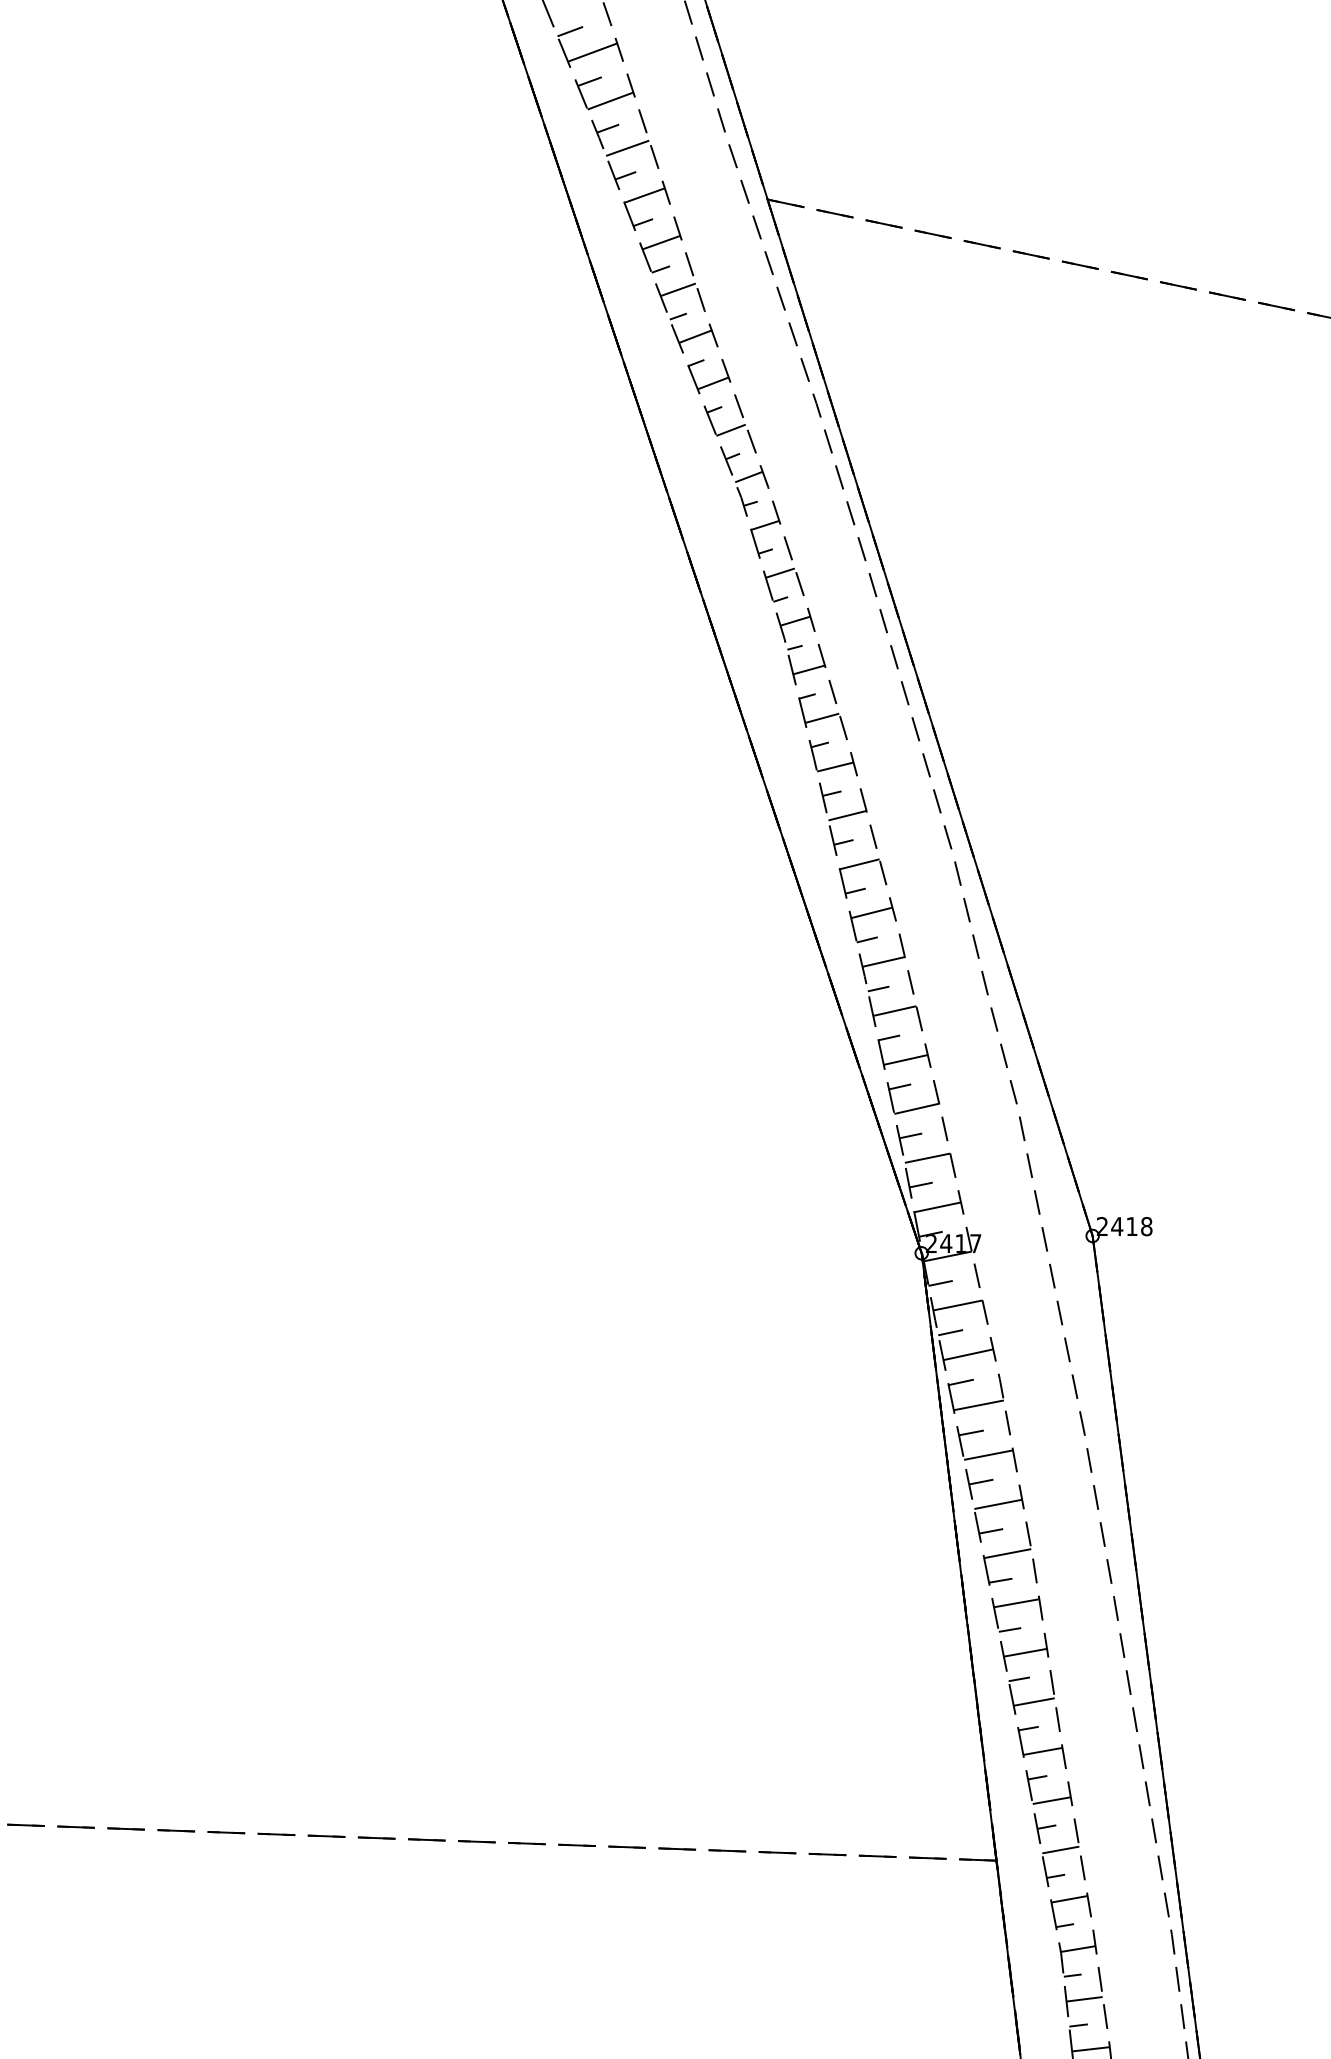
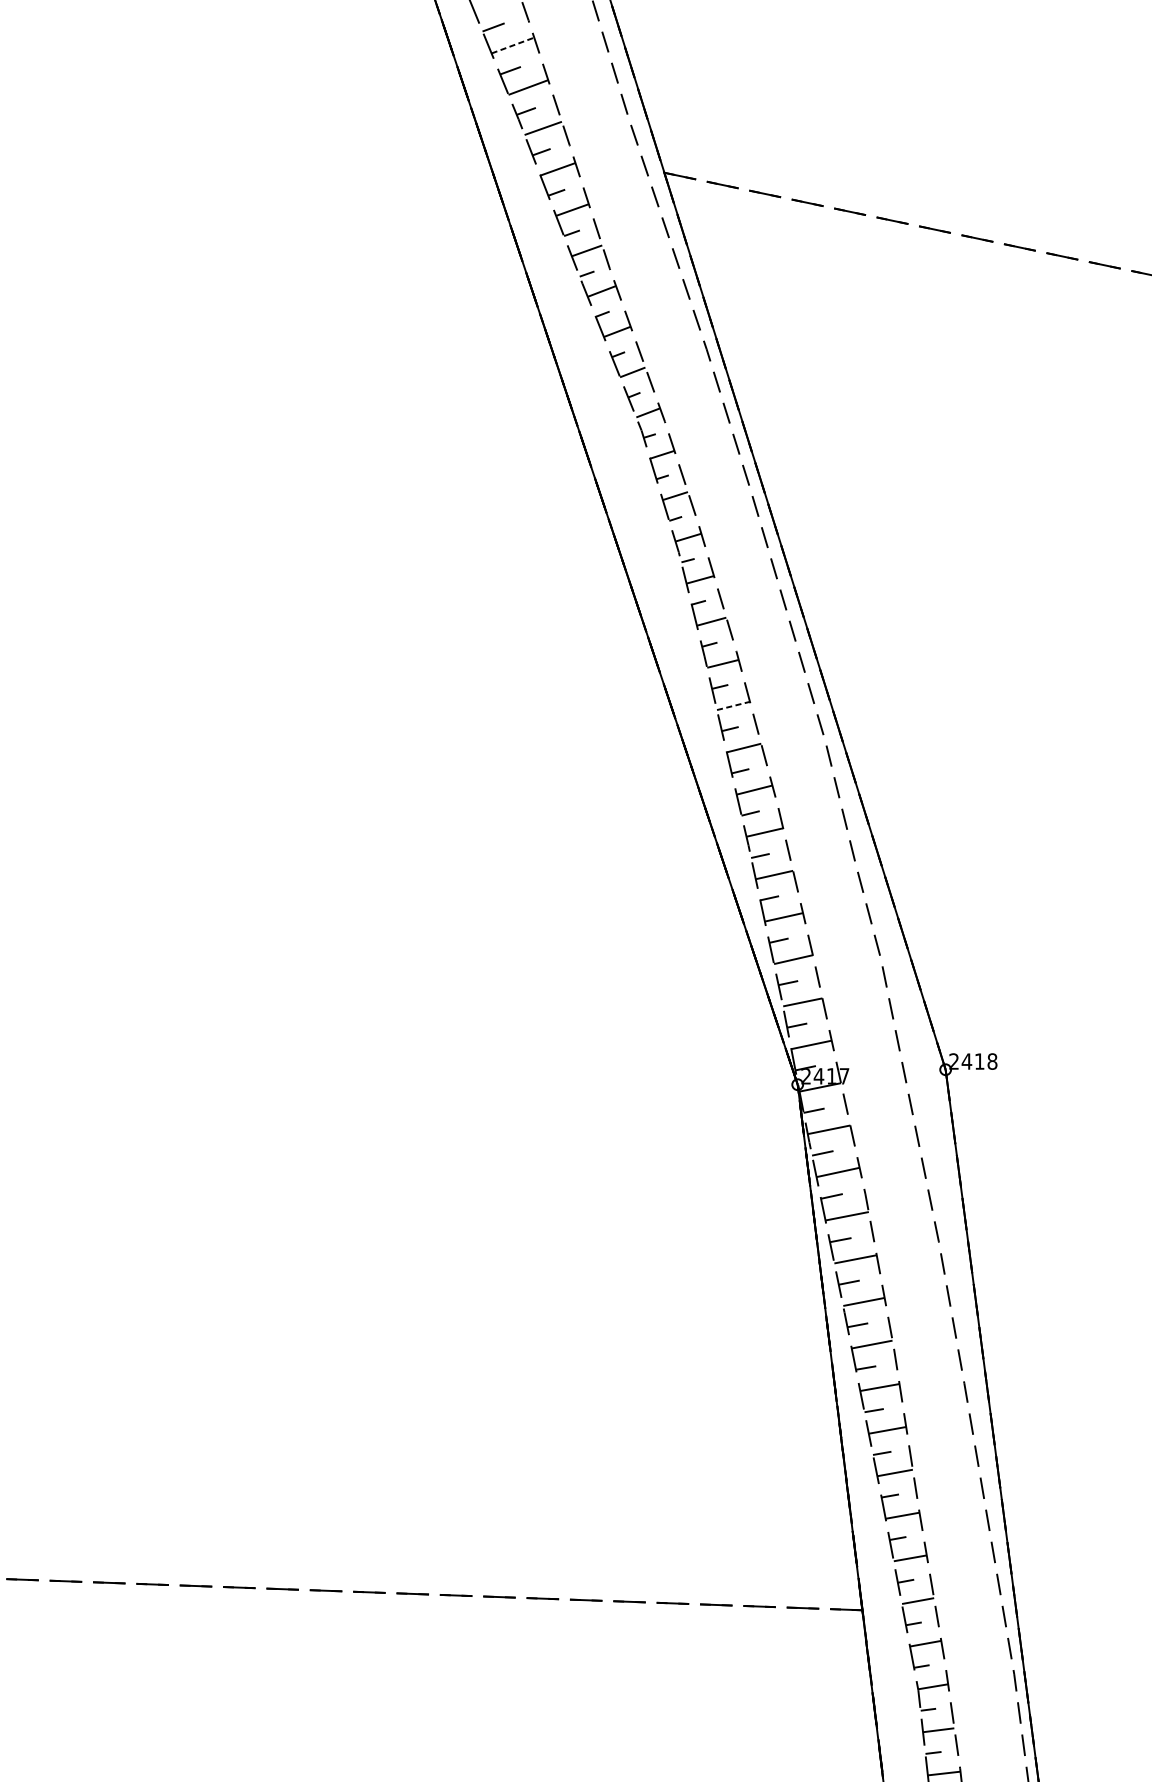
line: (593, 52) -> (513, 45), solid -> dashed
line: (847, 815) -> (733, 705), solid -> dashed

